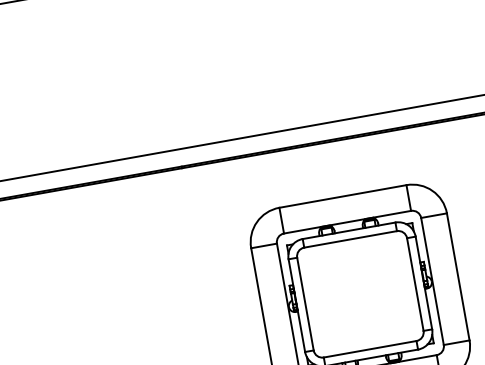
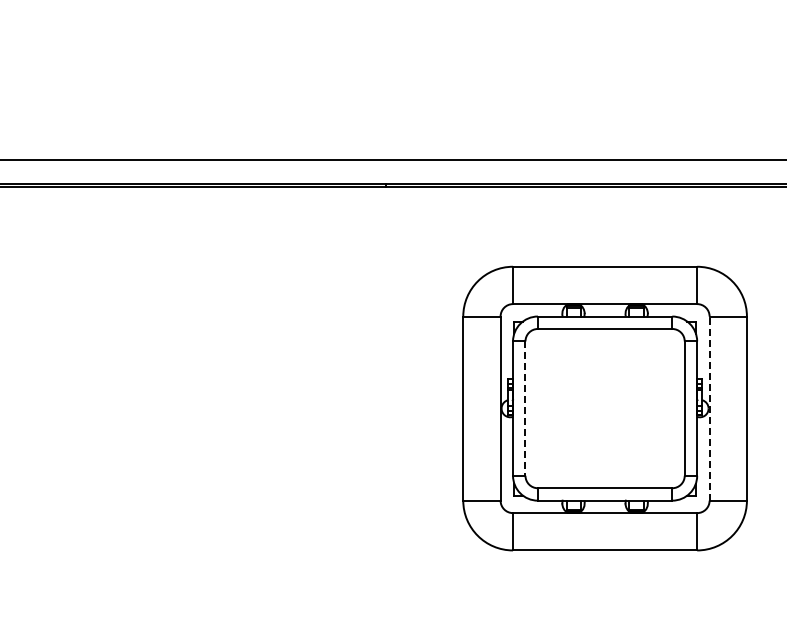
line: (432, 281) -> (709, 408), solid -> dashed
line: (305, 304) -> (525, 409), solid -> dashed

